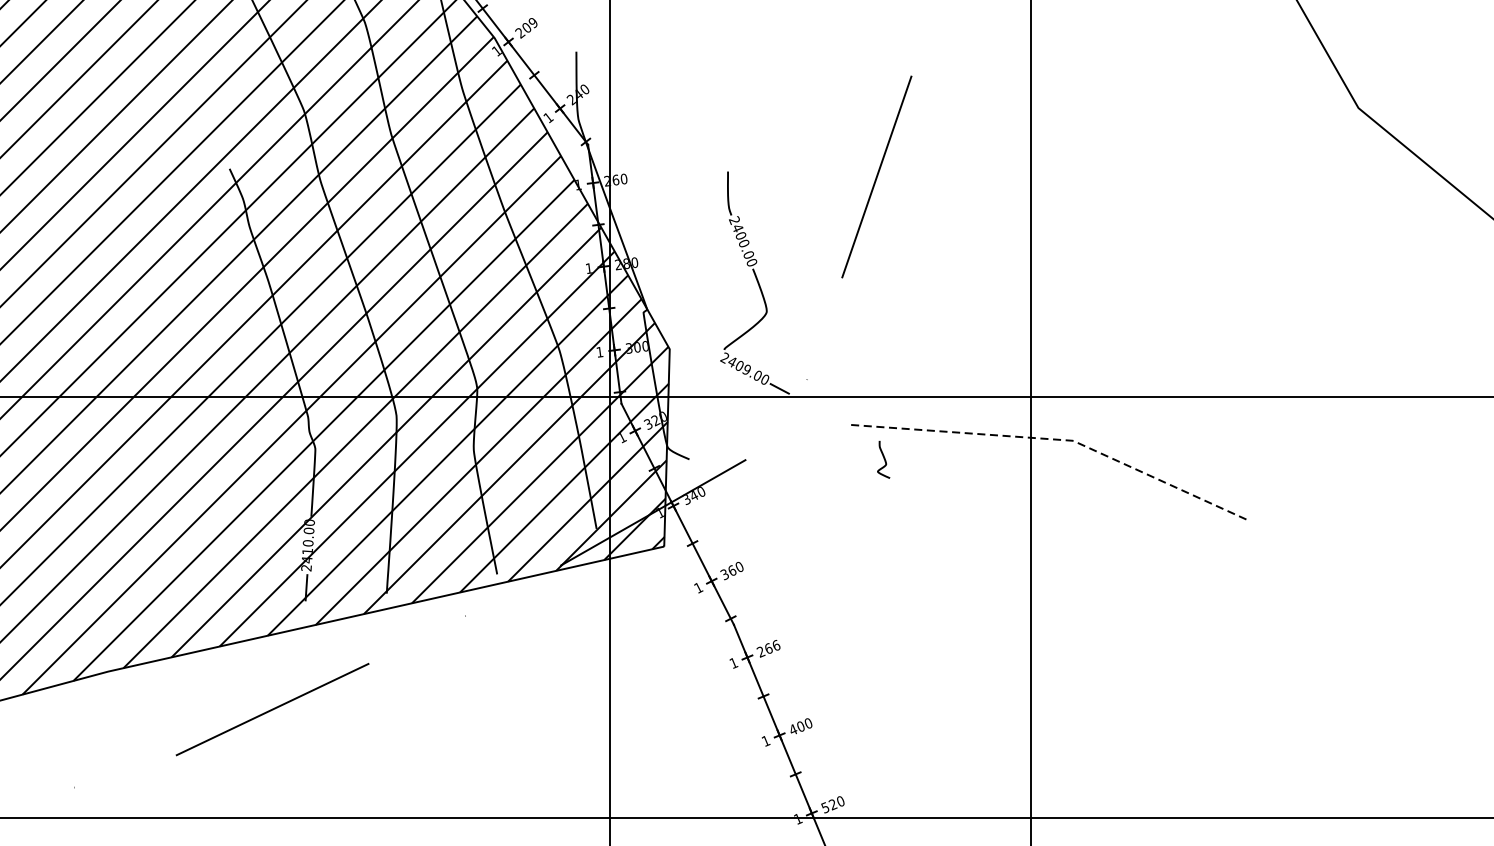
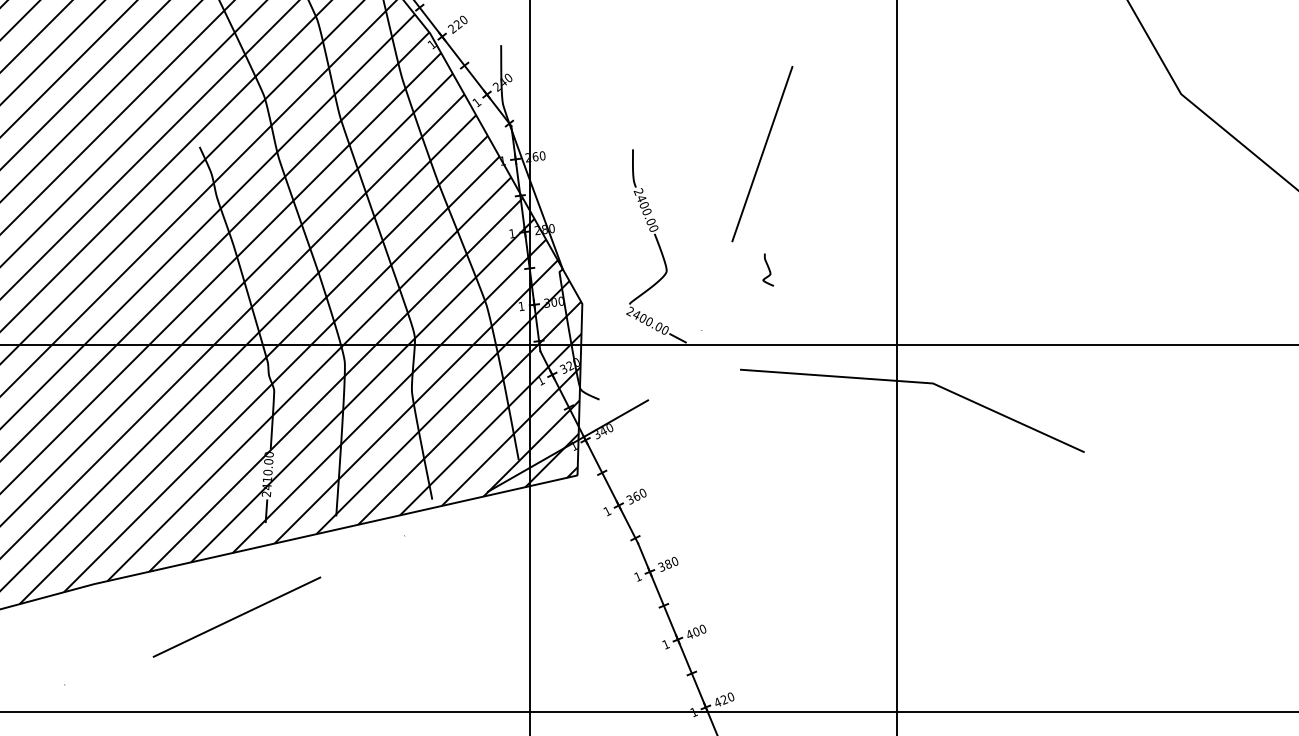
text: (529, 26) -> (460, 23), 209 -> 220
text: (745, 369) -> (648, 321), 2409.00 -> 2400.00
line: (1058, 439) -> (920, 382), dashed -> solid
curve: (883, 459) -> (768, 269), moved
text: (767, 647) -> (667, 563), 266 -> 380
text: (825, 807) -> (717, 702), 520 -> 420

